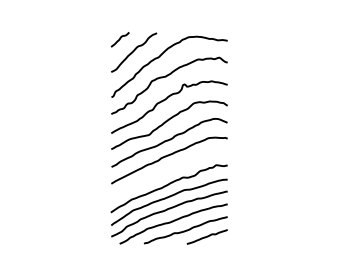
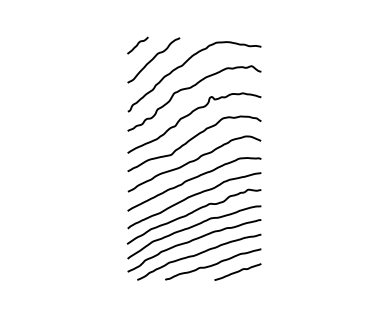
curve: (168, 171) -> (193, 196), added

